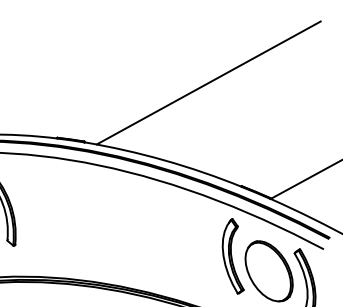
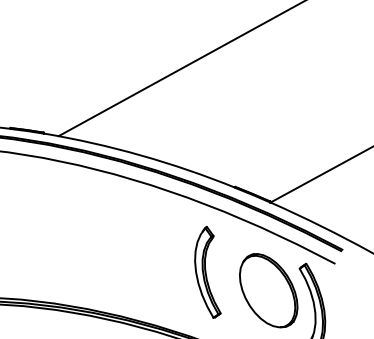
part: (232, 256) -> (207, 272), moved

